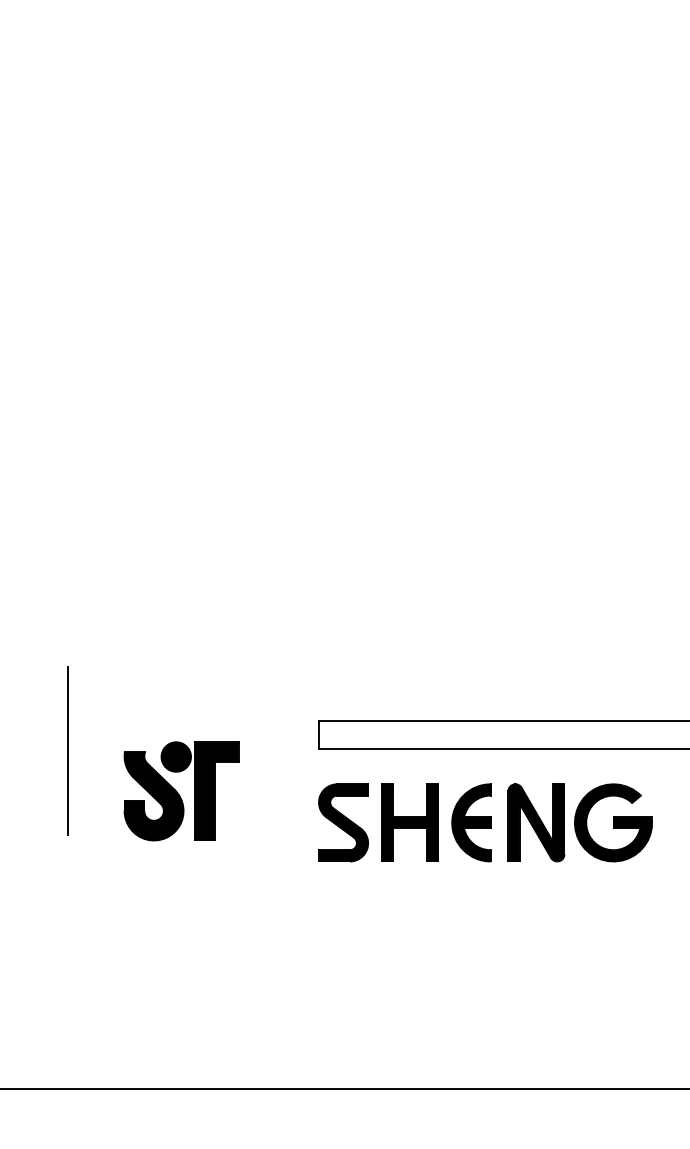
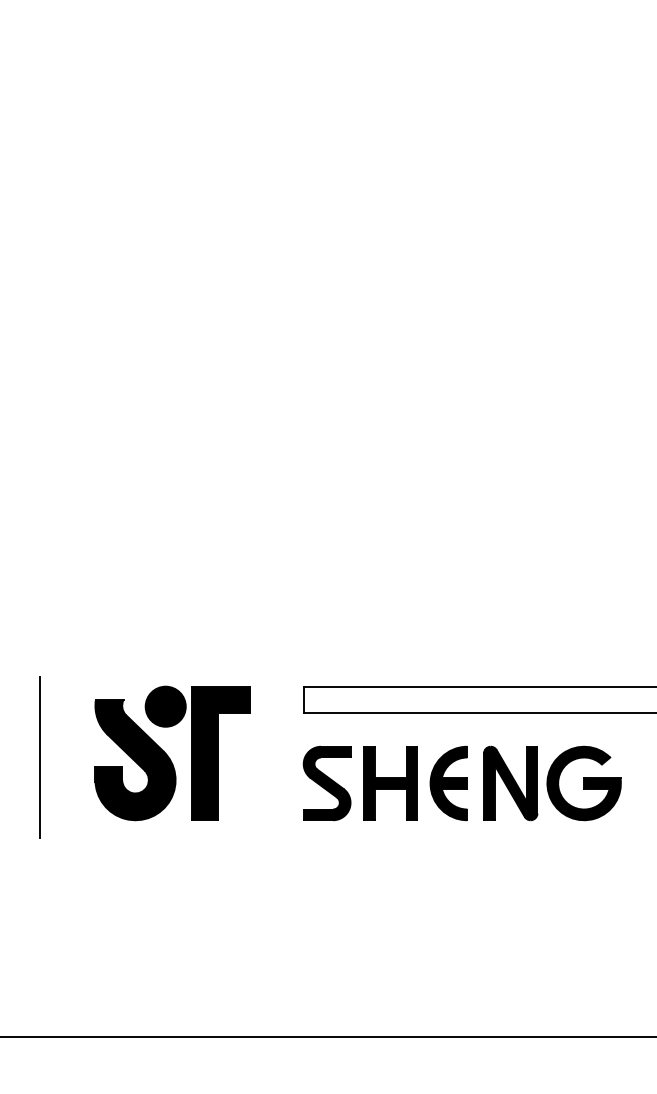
line: (67, 750) -> (39, 757), moved
part: (181, 791) -> (172, 753), size x1.43

